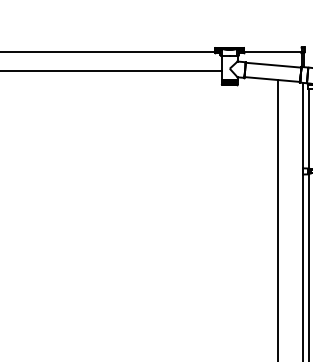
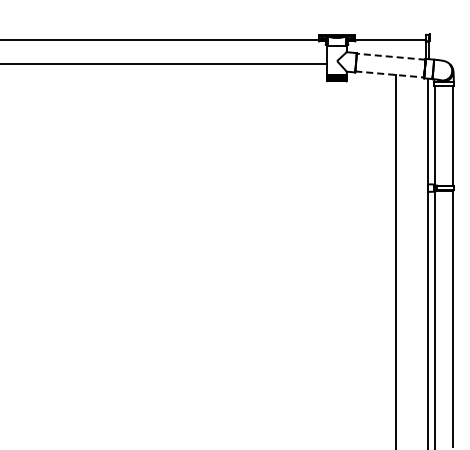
line: (273, 65) -> (391, 56), solid -> dashed
line: (272, 79) -> (389, 74), solid -> dashed

